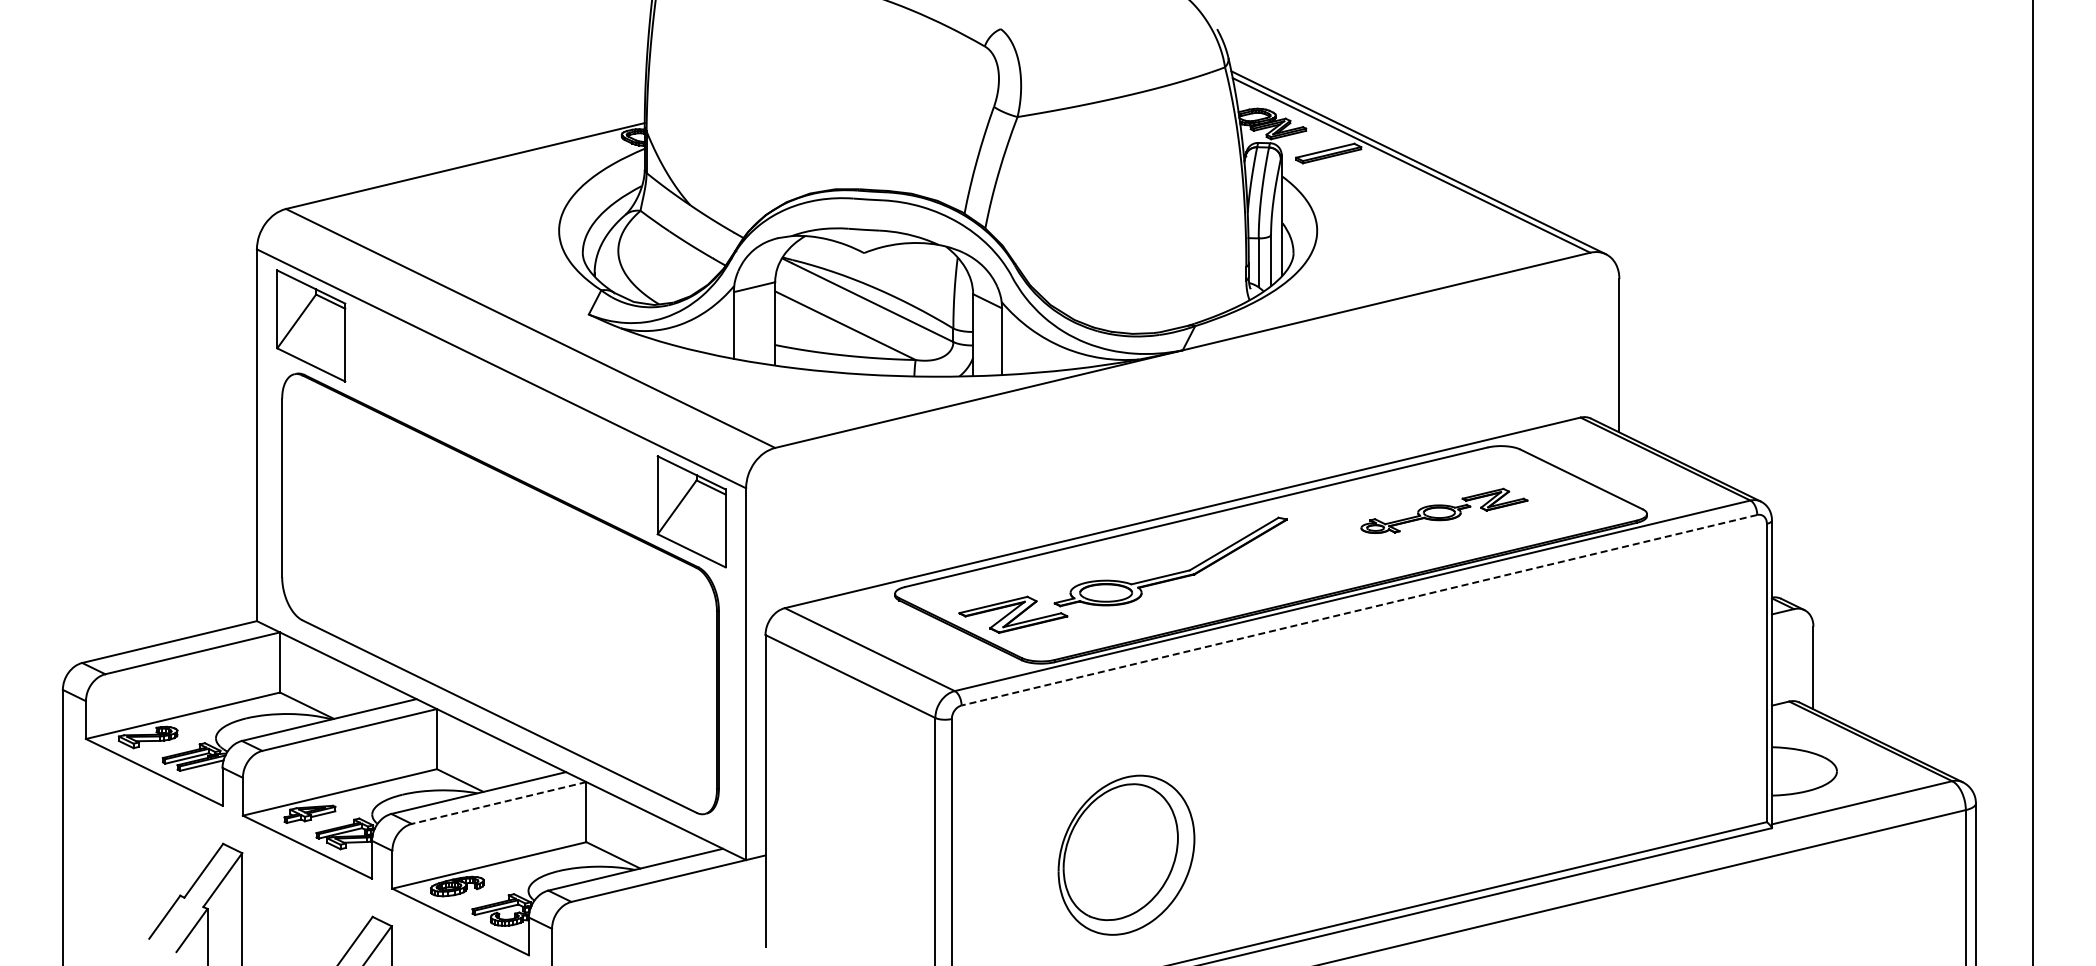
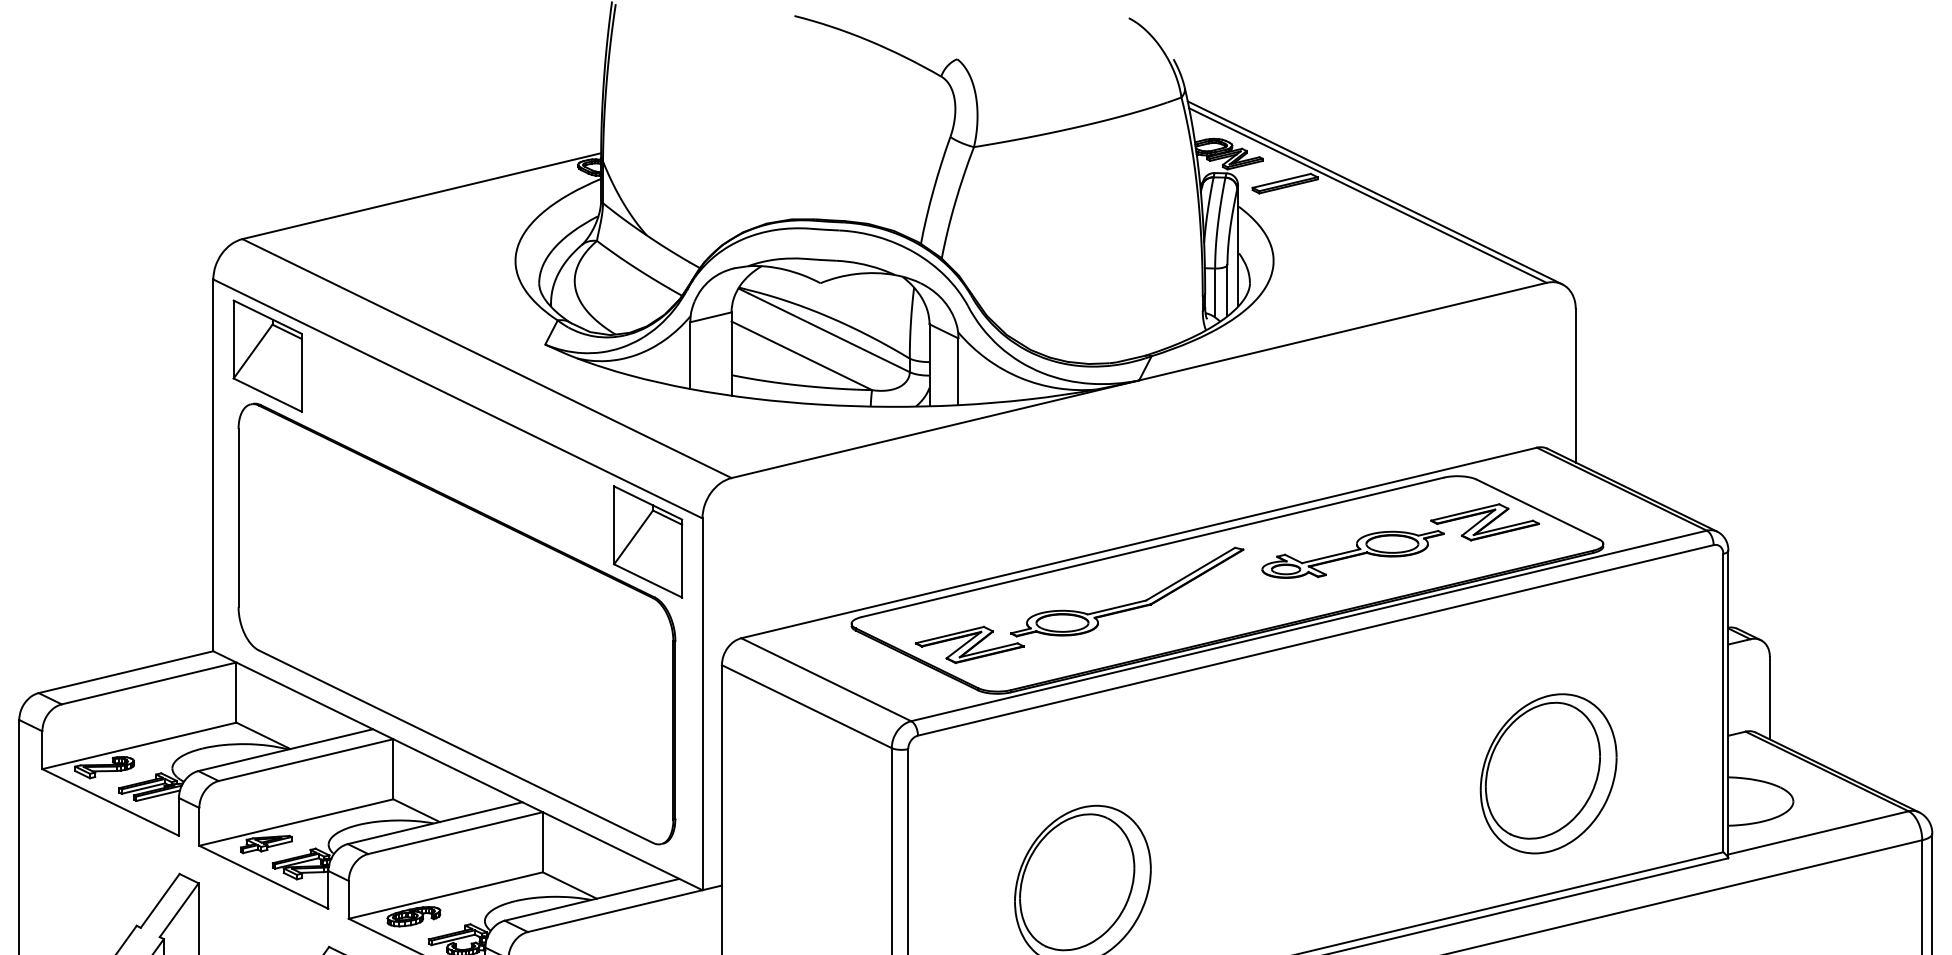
part: (1444, 510) -> (1400, 540), size x1.67
line: (1358, 610) -> (1314, 640), dashed -> solid
part: (1592, 743) -> (1548, 773), added
line: (499, 803) -> (455, 833), dashed -> solid

